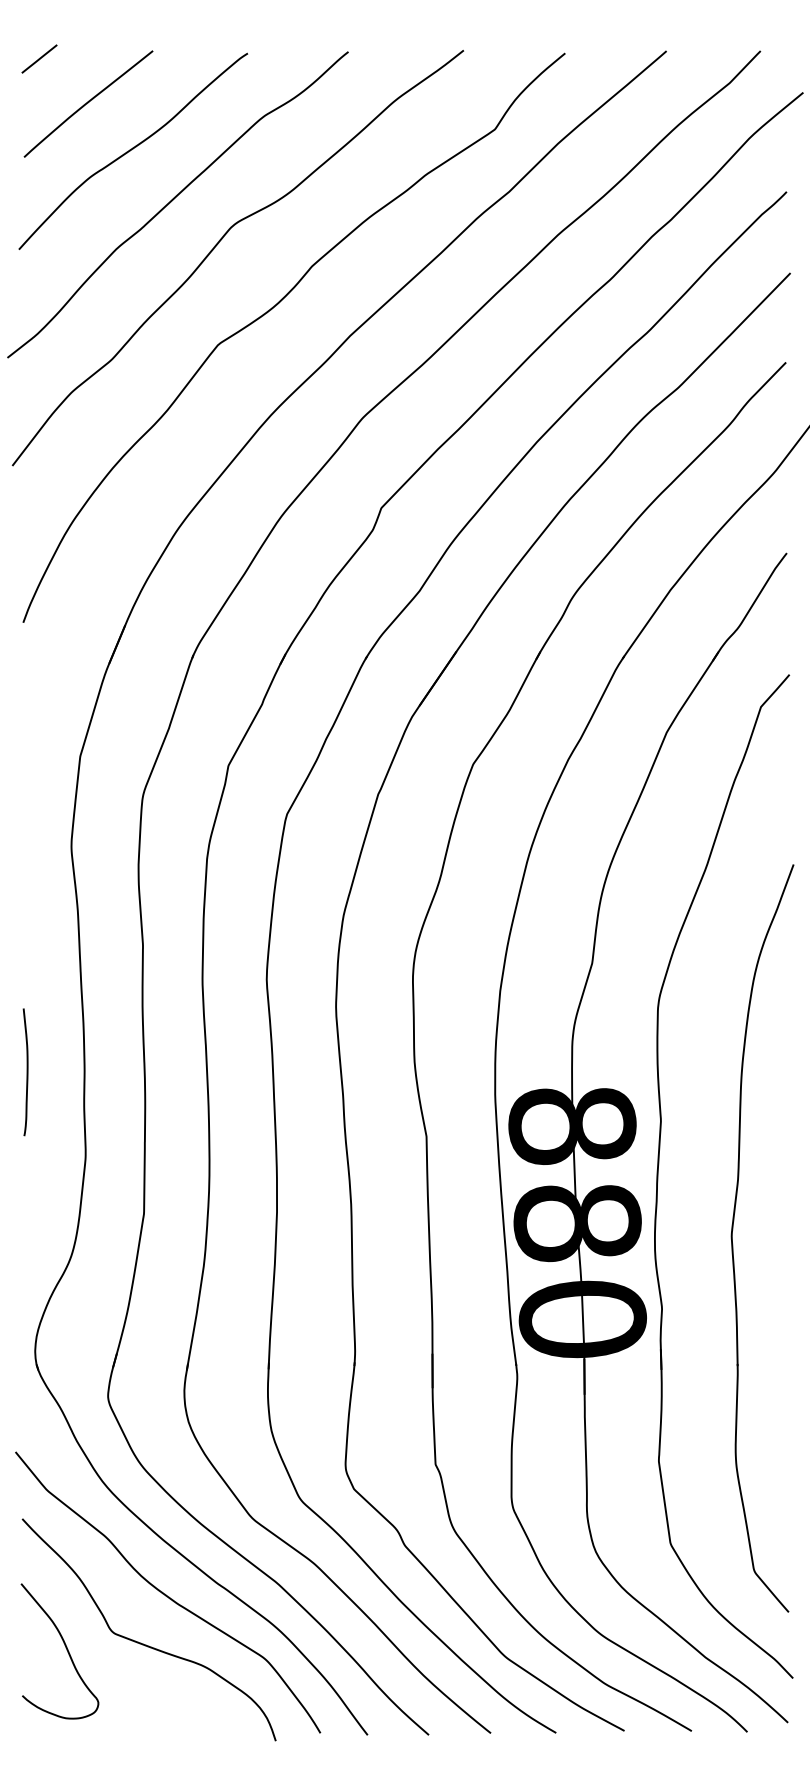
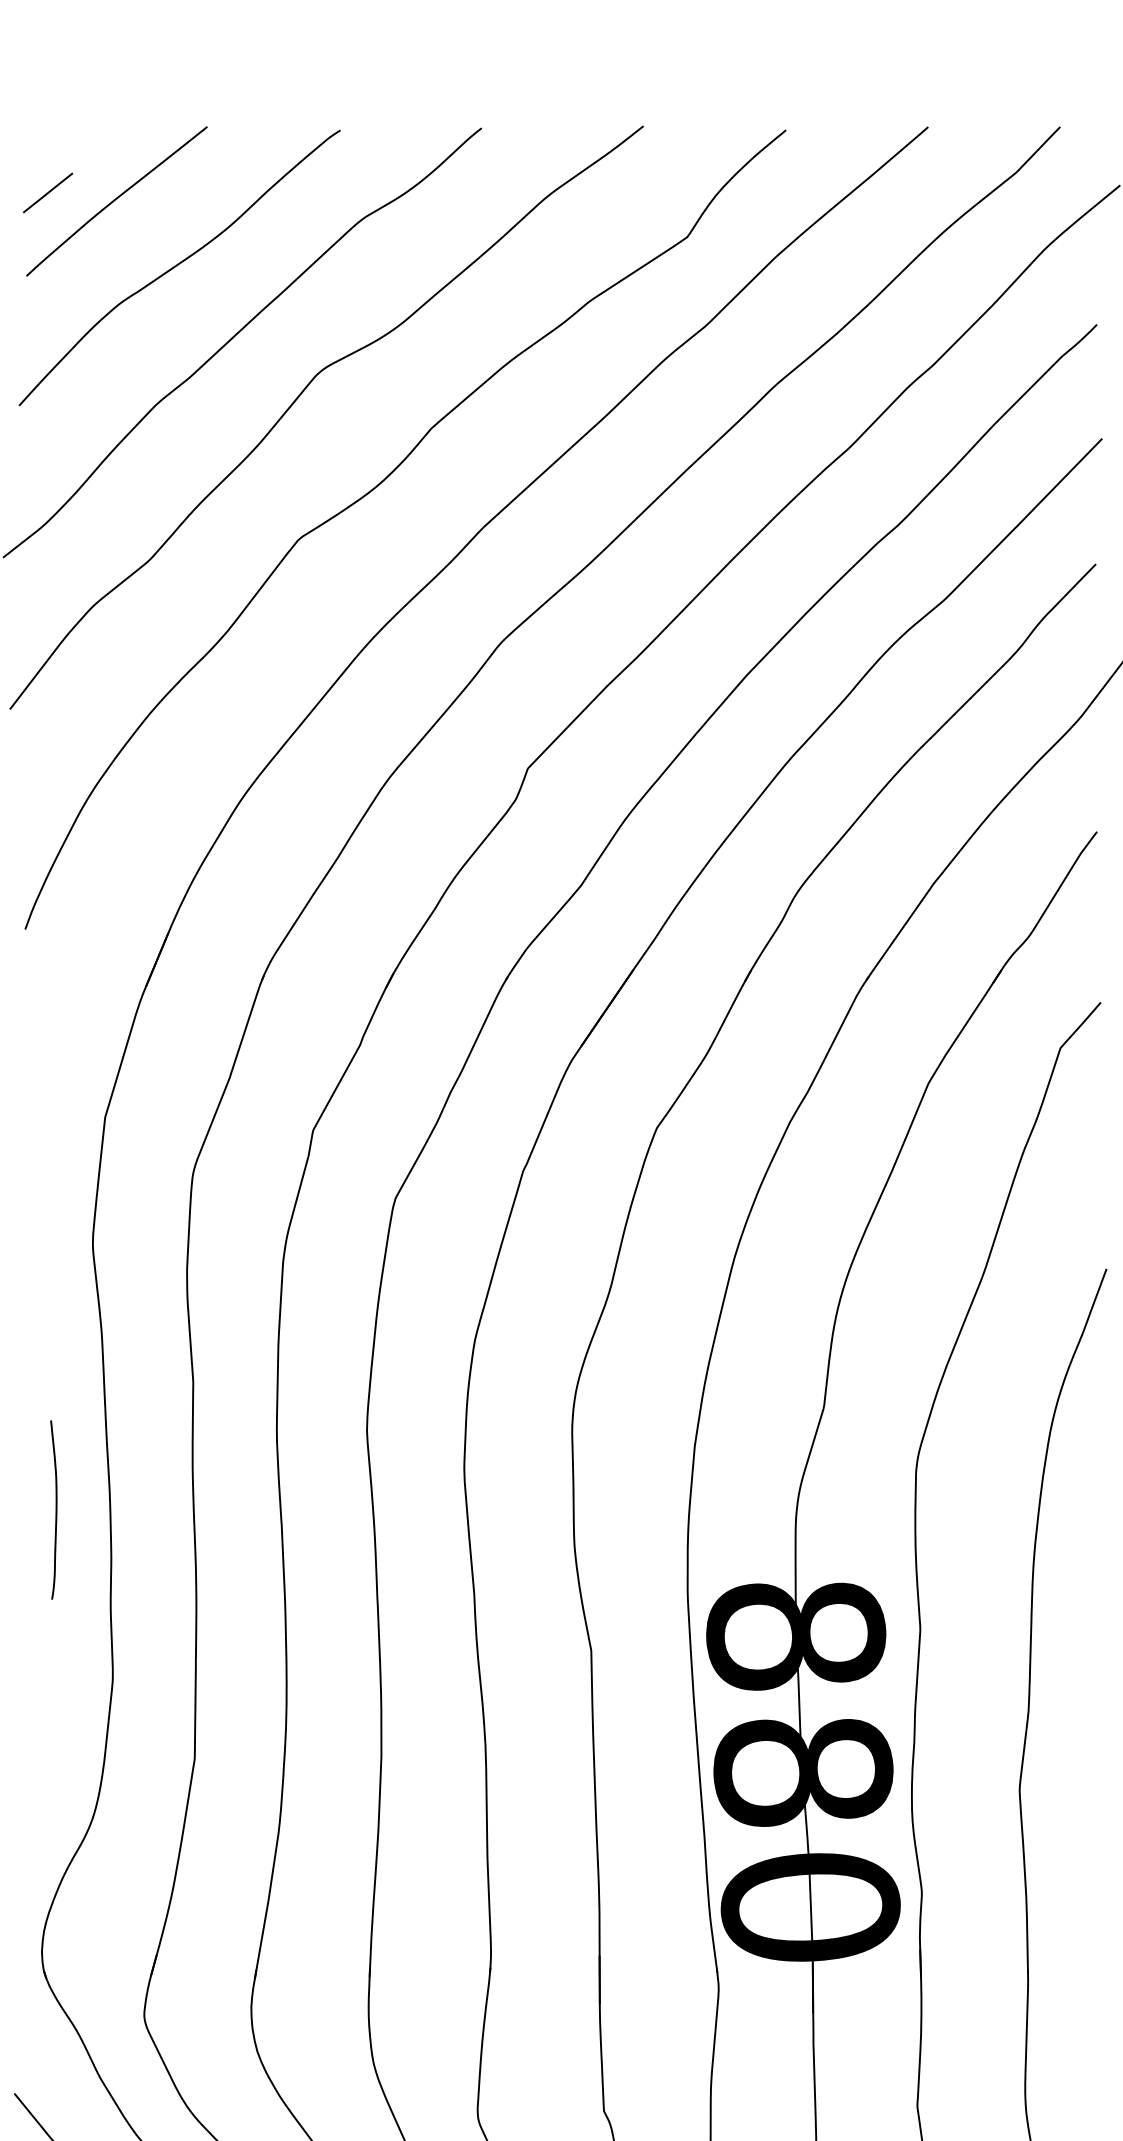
line: (39, 58) -> (47, 192), moved
curve: (26, 1072) -> (55, 1510), moved

